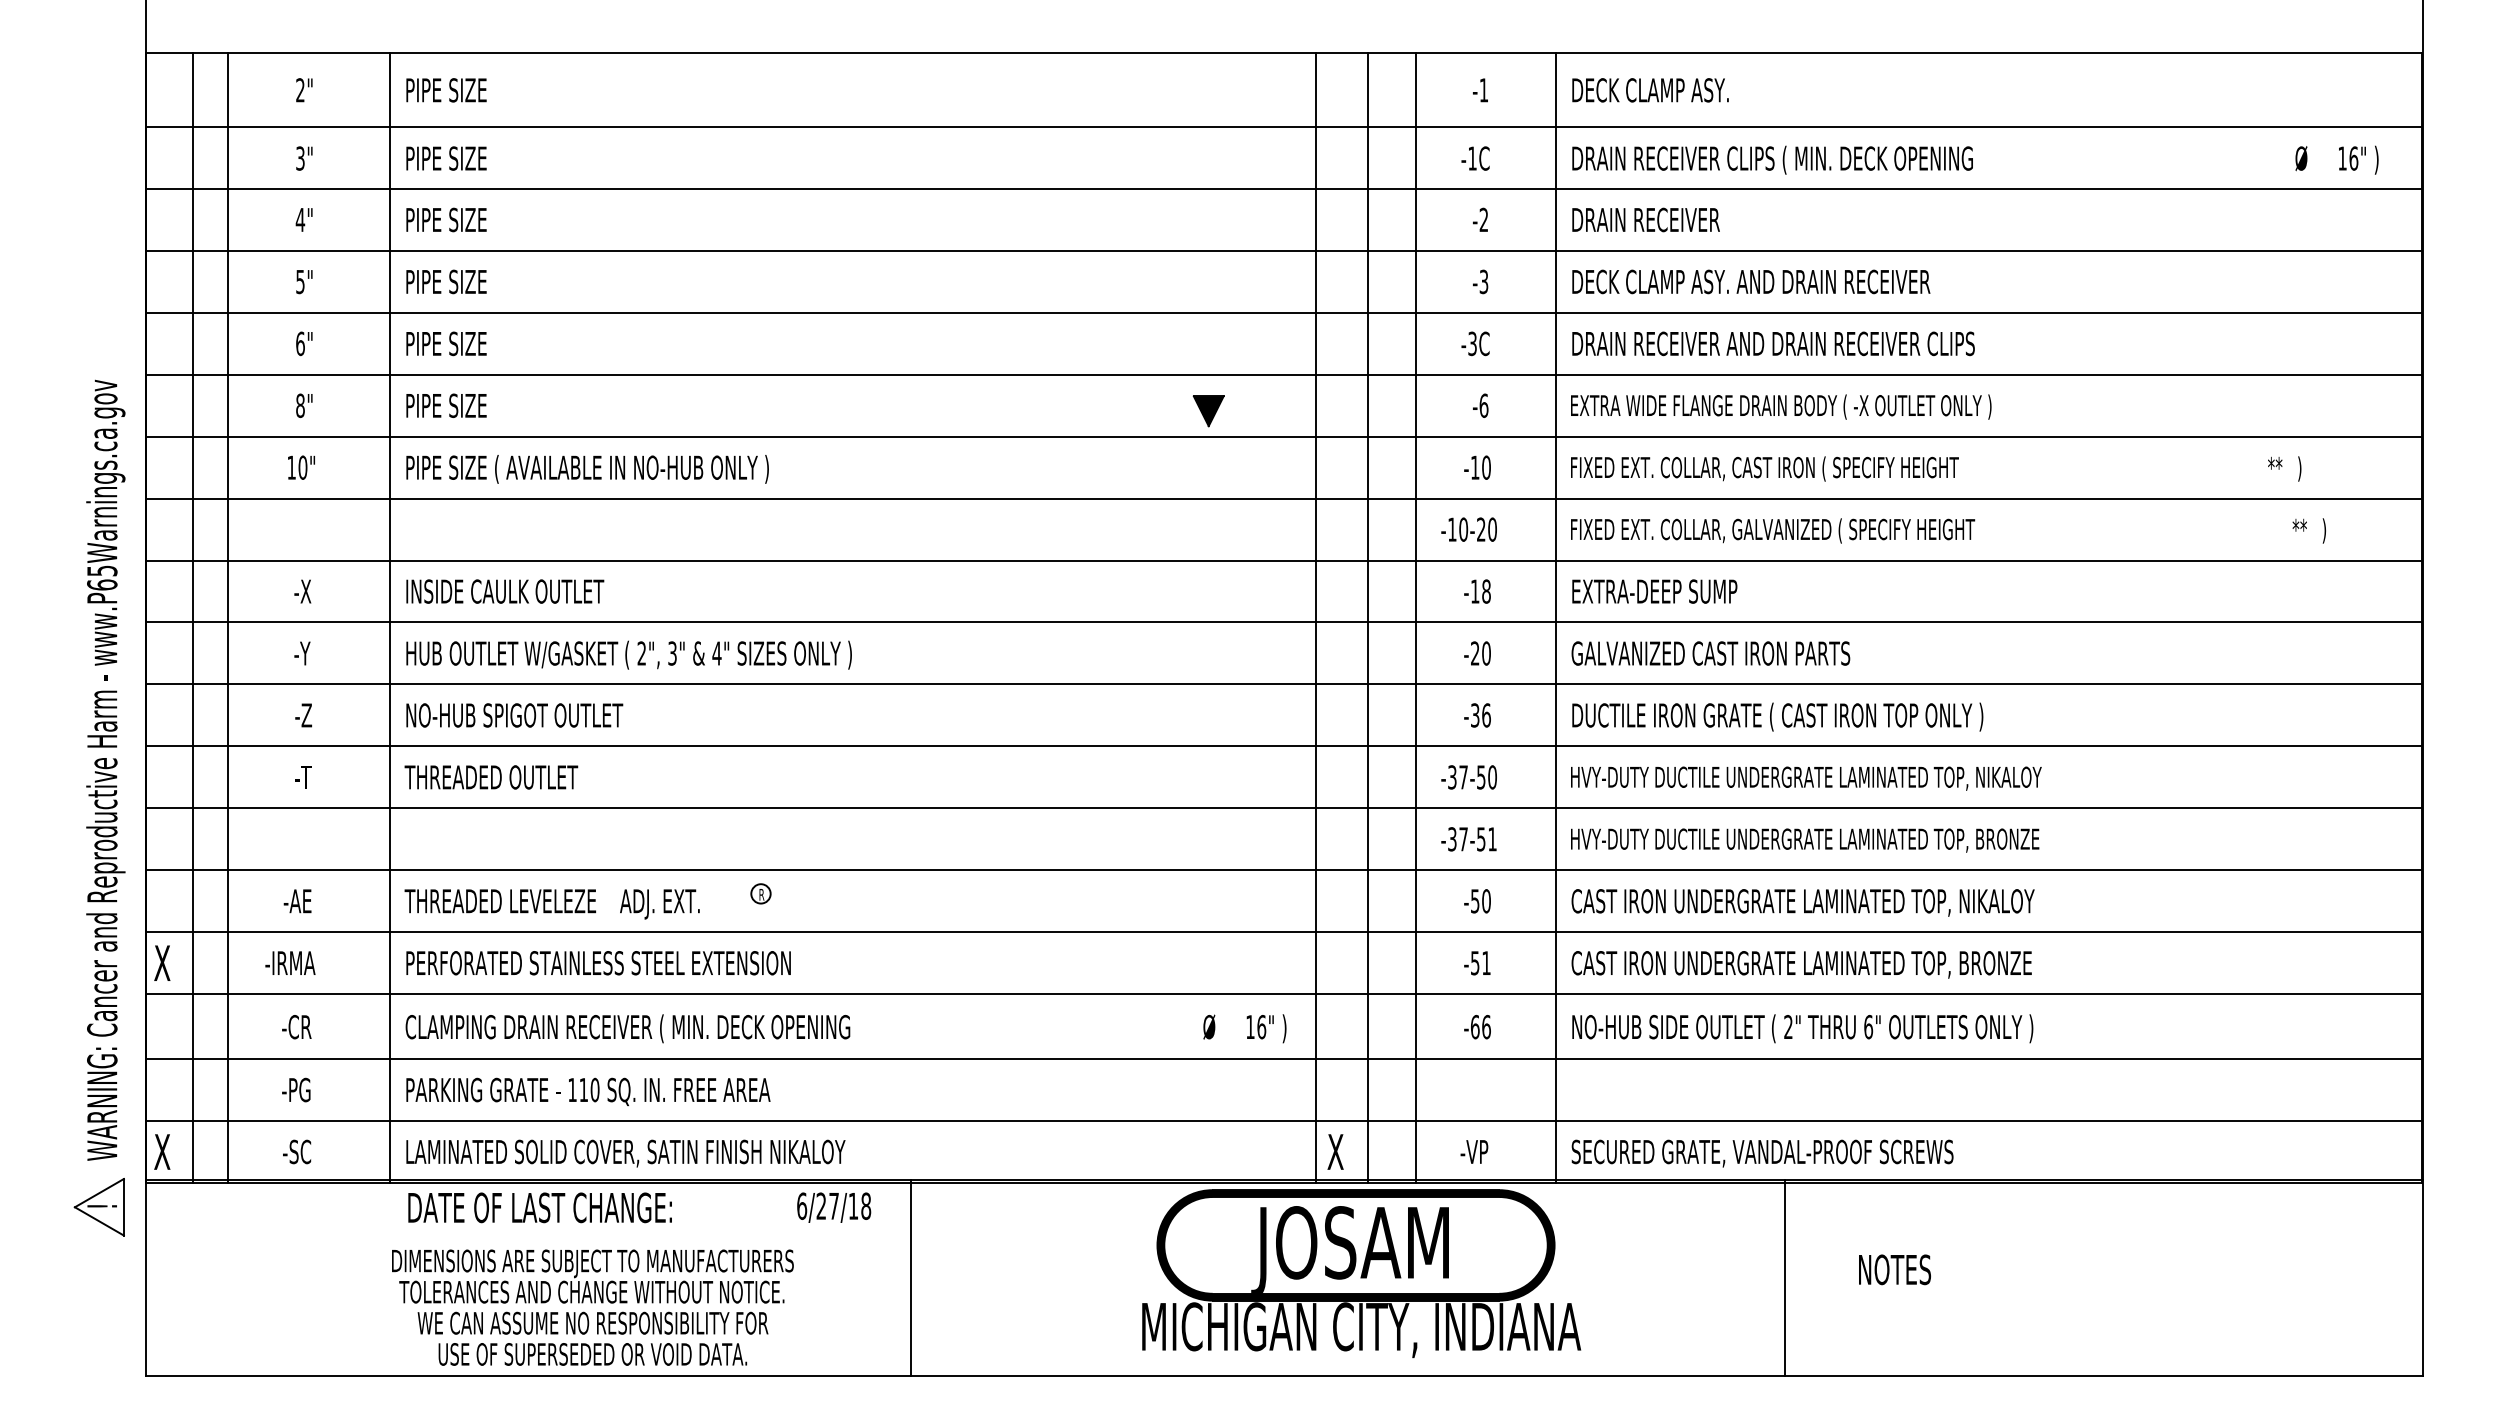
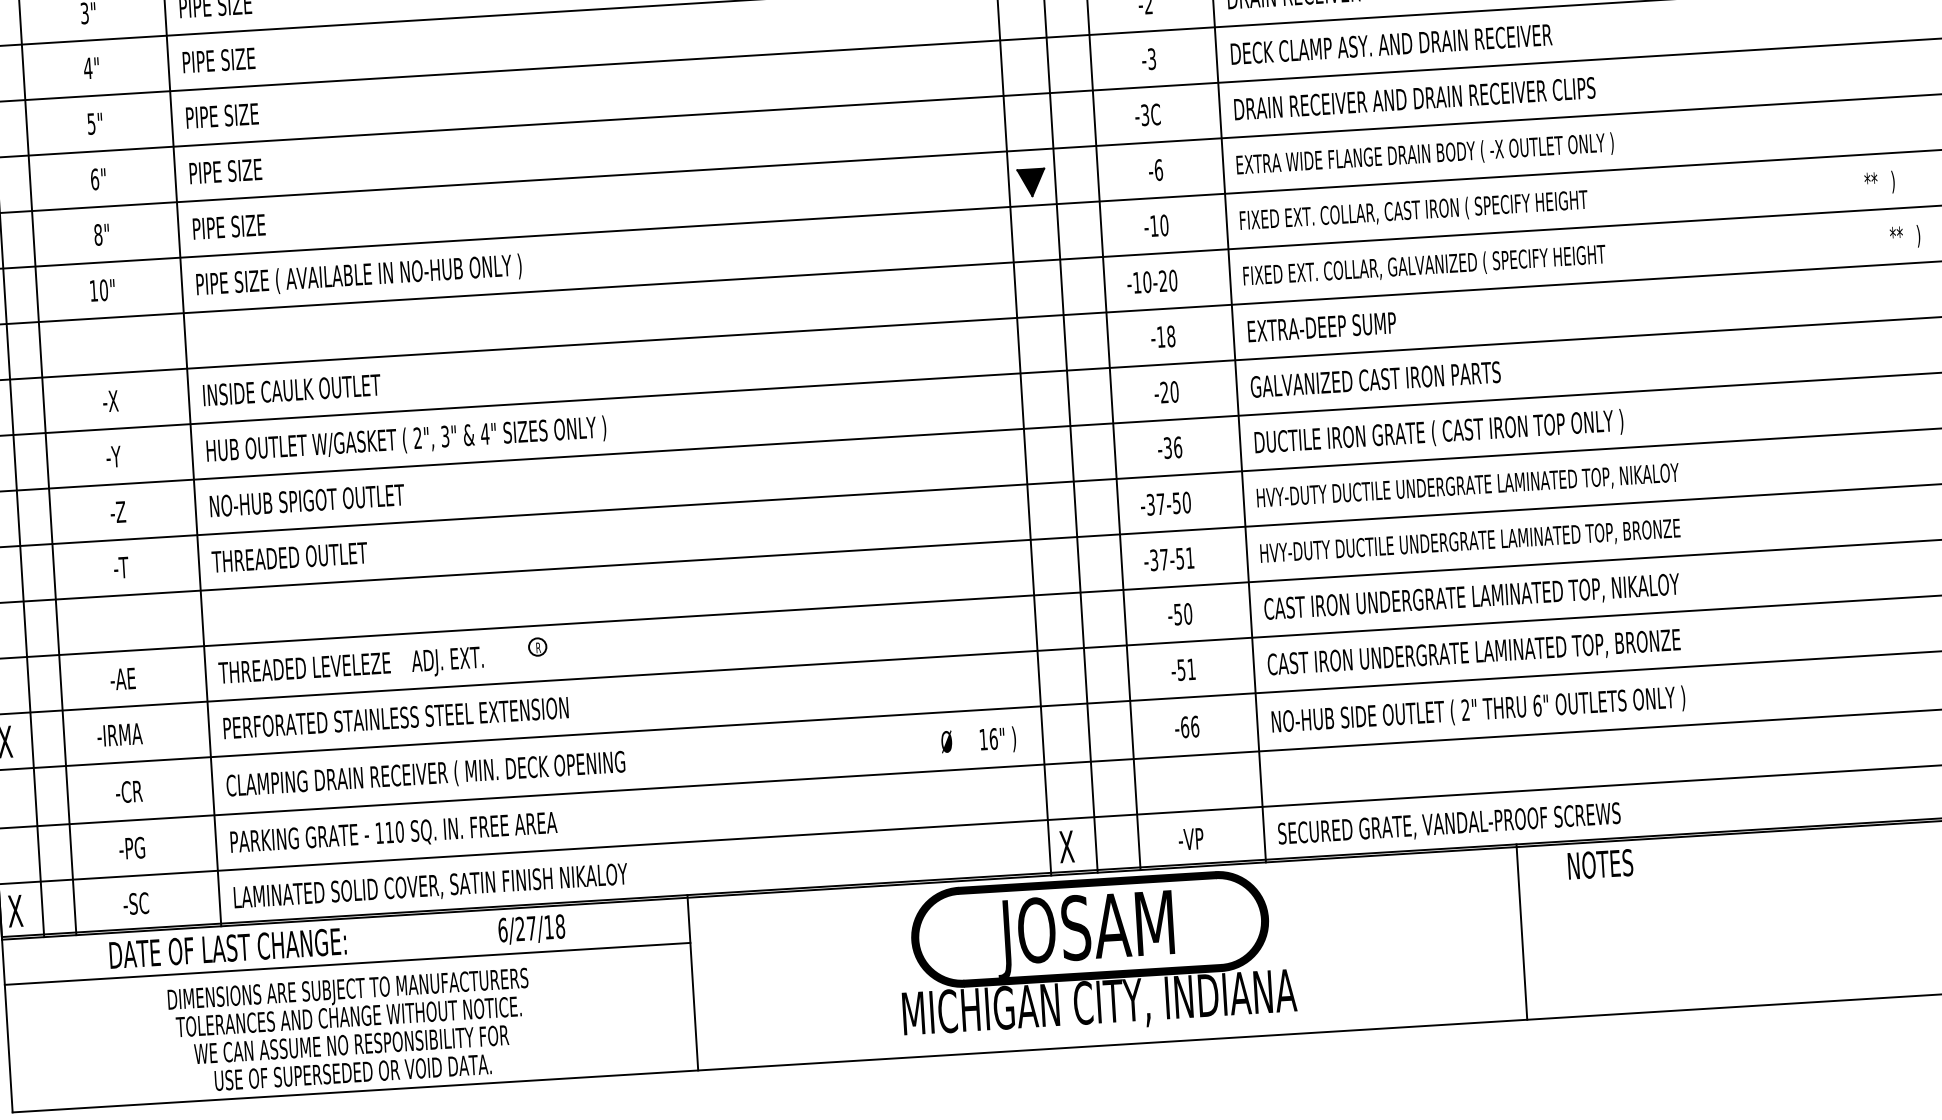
part: (1208, 411) -> (1031, 183), moved
text: (539, 1207) -> (227, 948), moved
text: (834, 1207) -> (532, 929), moved
line: (527, 1233) -> (347, 964), added
text: (1894, 1269) -> (1600, 864), moved
line: (1784, 1277) -> (1521, 931), moved
text: (592, 1307) -> (350, 1030), moved

